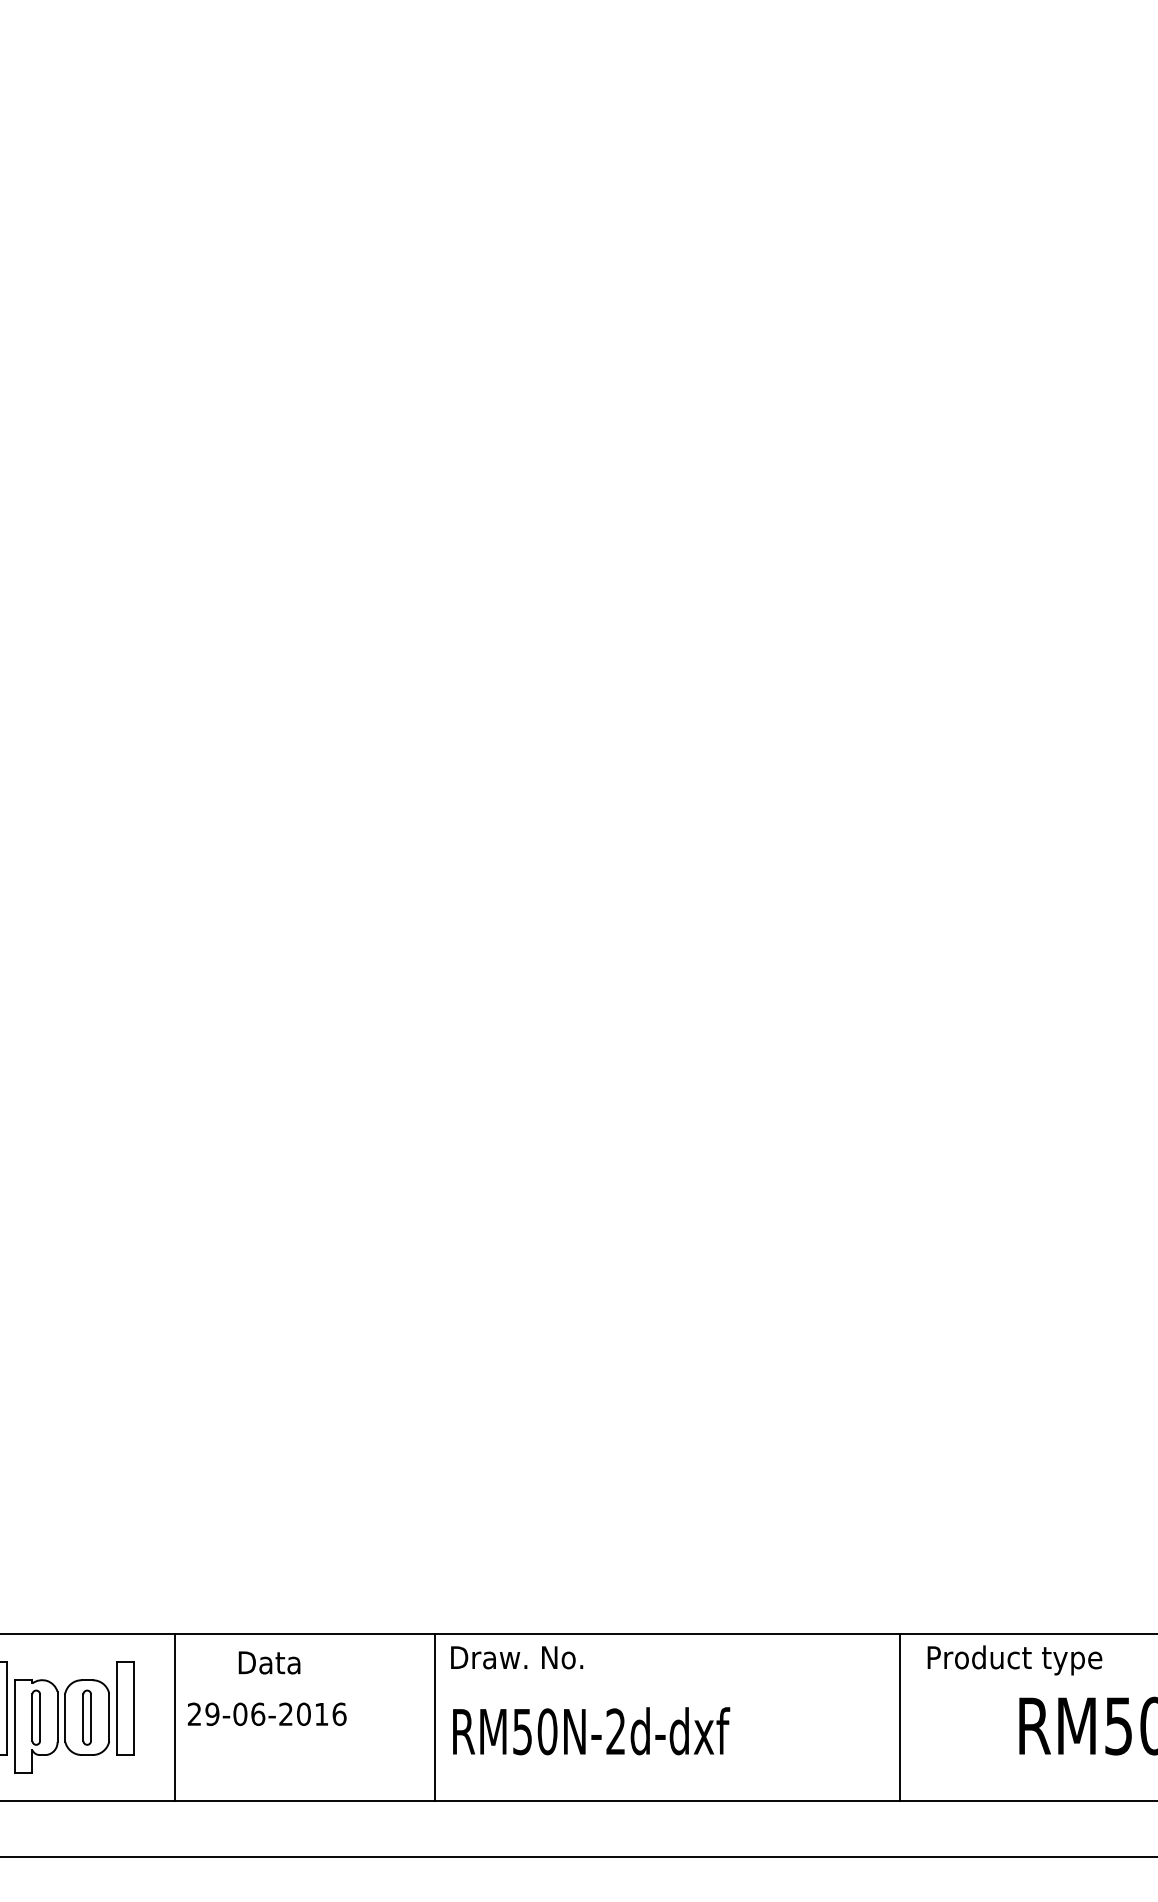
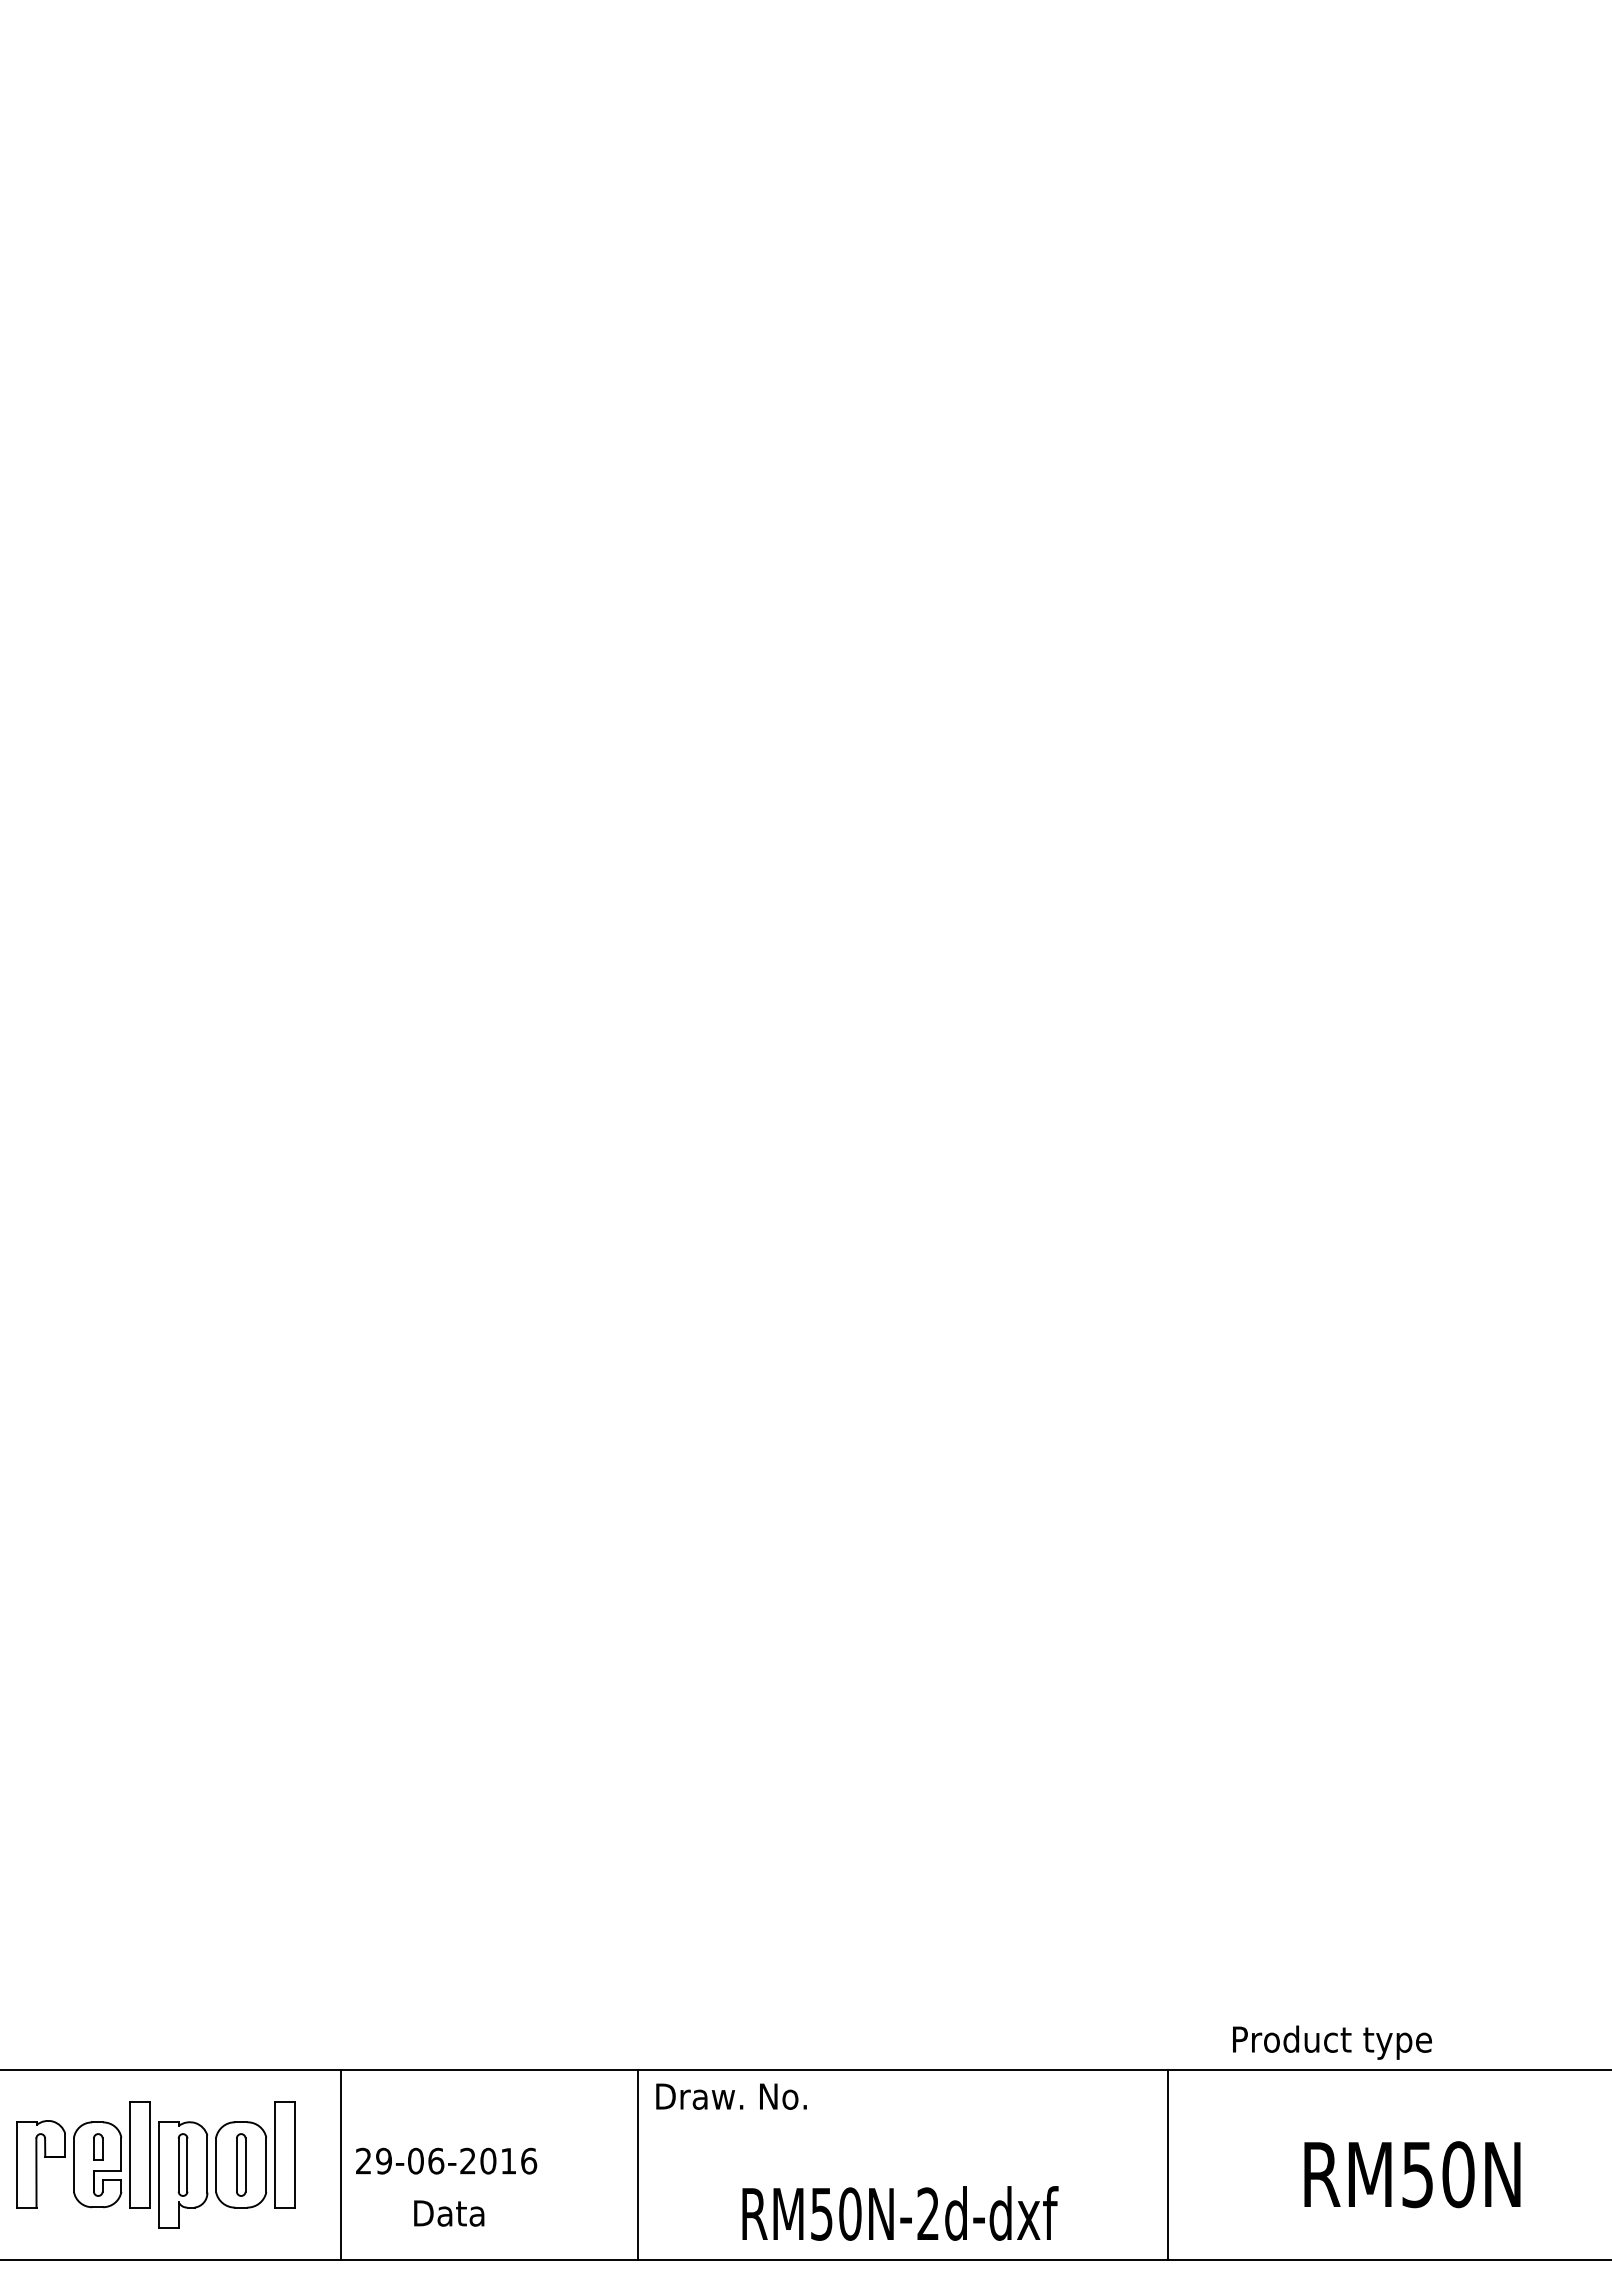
text: (1015, 1660) -> (1332, 2042), moved
text: (269, 1662) -> (449, 2213), moved
text: (591, 1731) -> (900, 2213), moved

